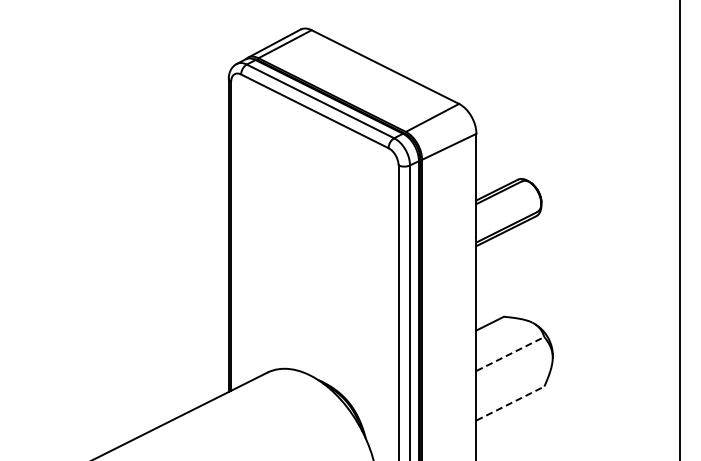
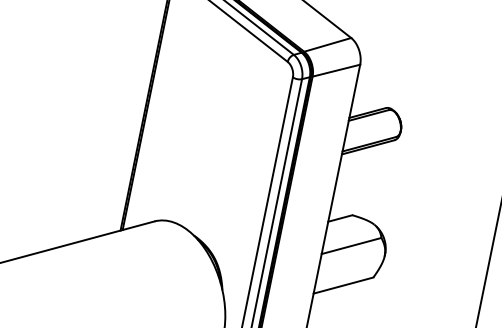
line: (510, 354) -> (351, 246), dashed -> solid
line: (510, 403) -> (343, 285), dashed -> solid

